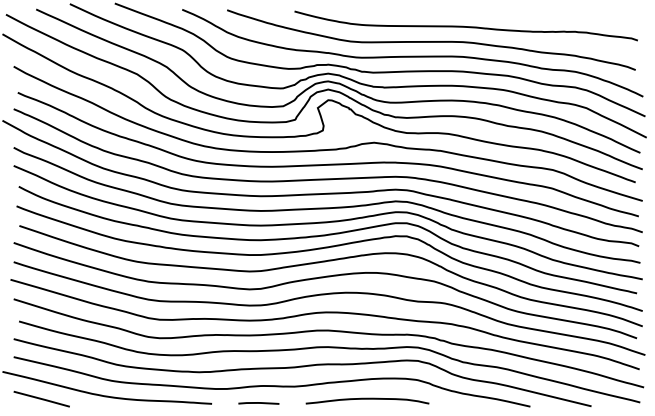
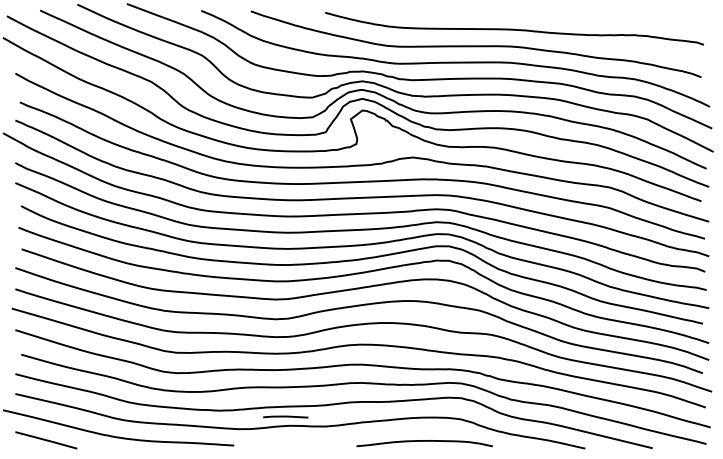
curve: (367, 399) -> (424, 441), moved
line: (258, 402) -> (285, 416), moved

